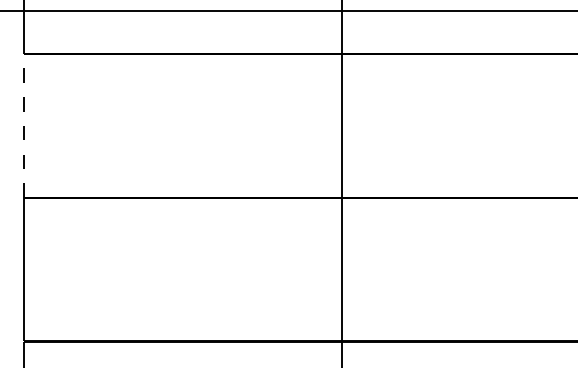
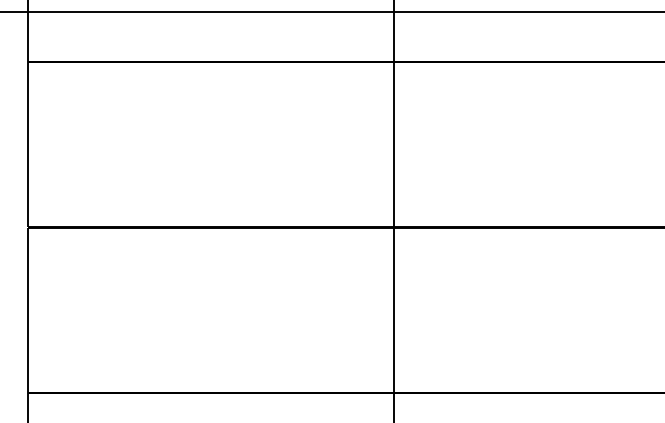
line: (23, 125) -> (27, 144), dashed -> solid

